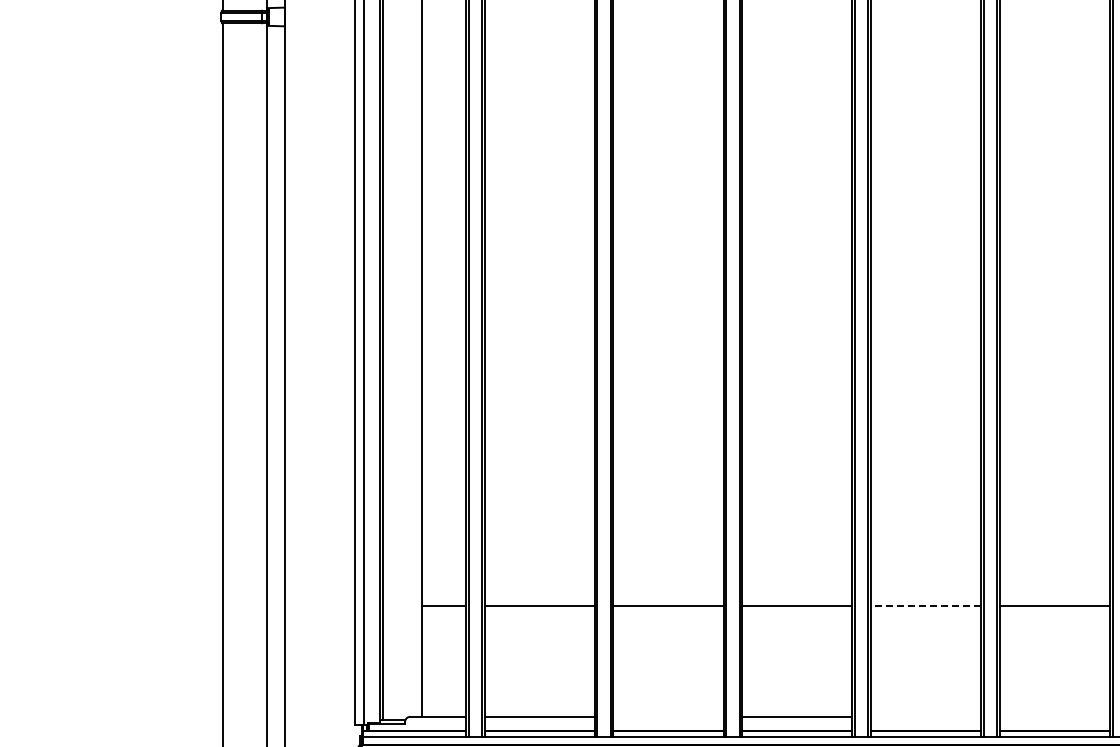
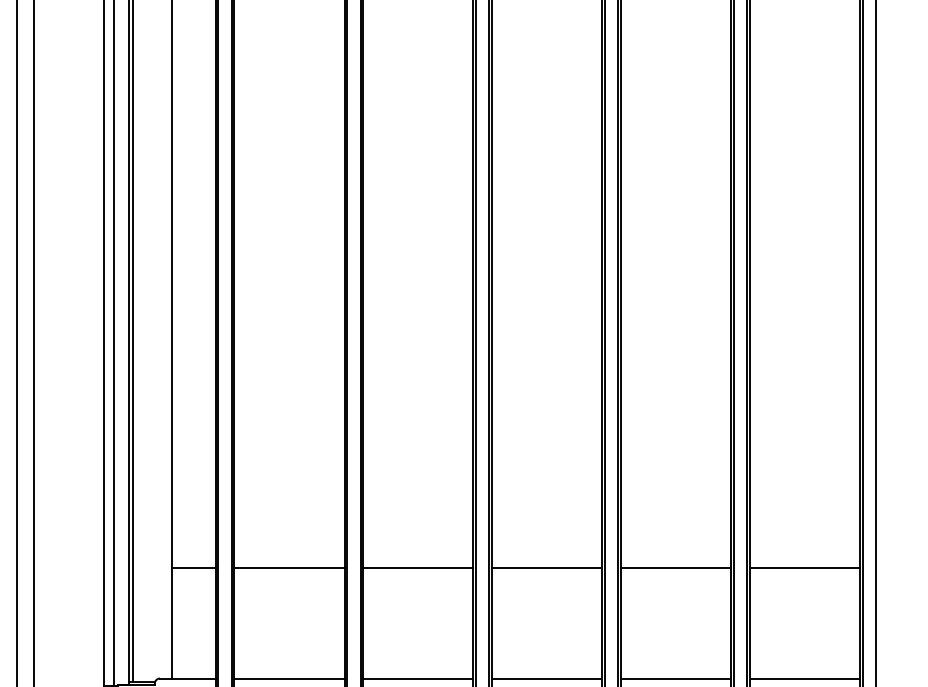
line: (925, 606) -> (675, 568), dashed -> solid
line: (668, 716) -> (418, 678), added
line: (926, 716) -> (676, 678), added
line: (1054, 716) -> (804, 678), added

